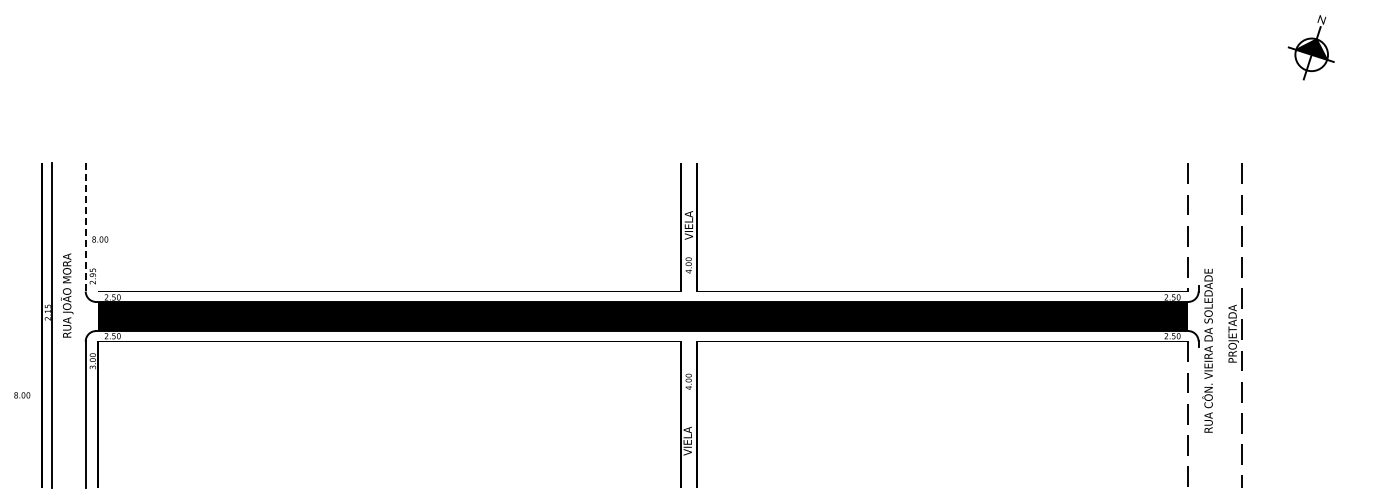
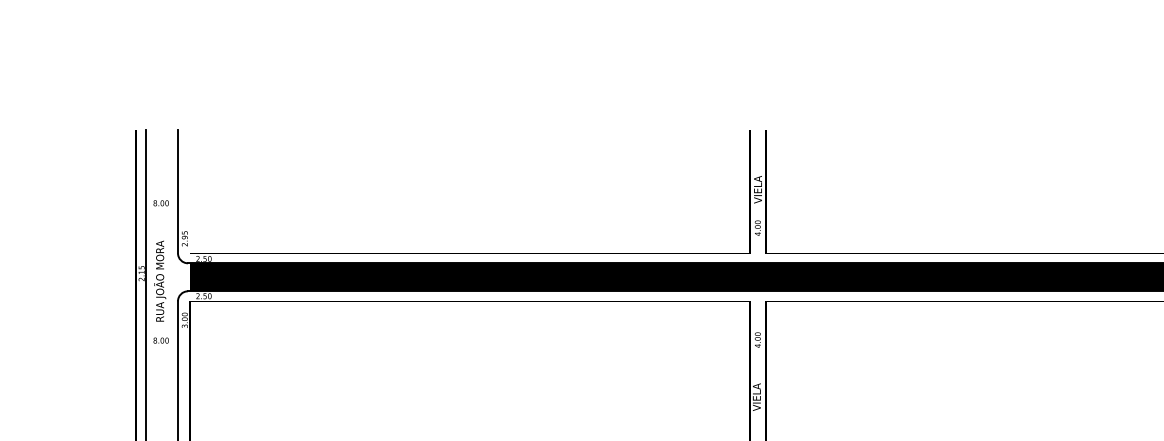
line: (85, 227) -> (177, 191), dashed -> solid
text: (100, 239) -> (161, 203), moved
text: (67, 295) -> (160, 281), moved
text: (22, 395) -> (161, 340), moved

